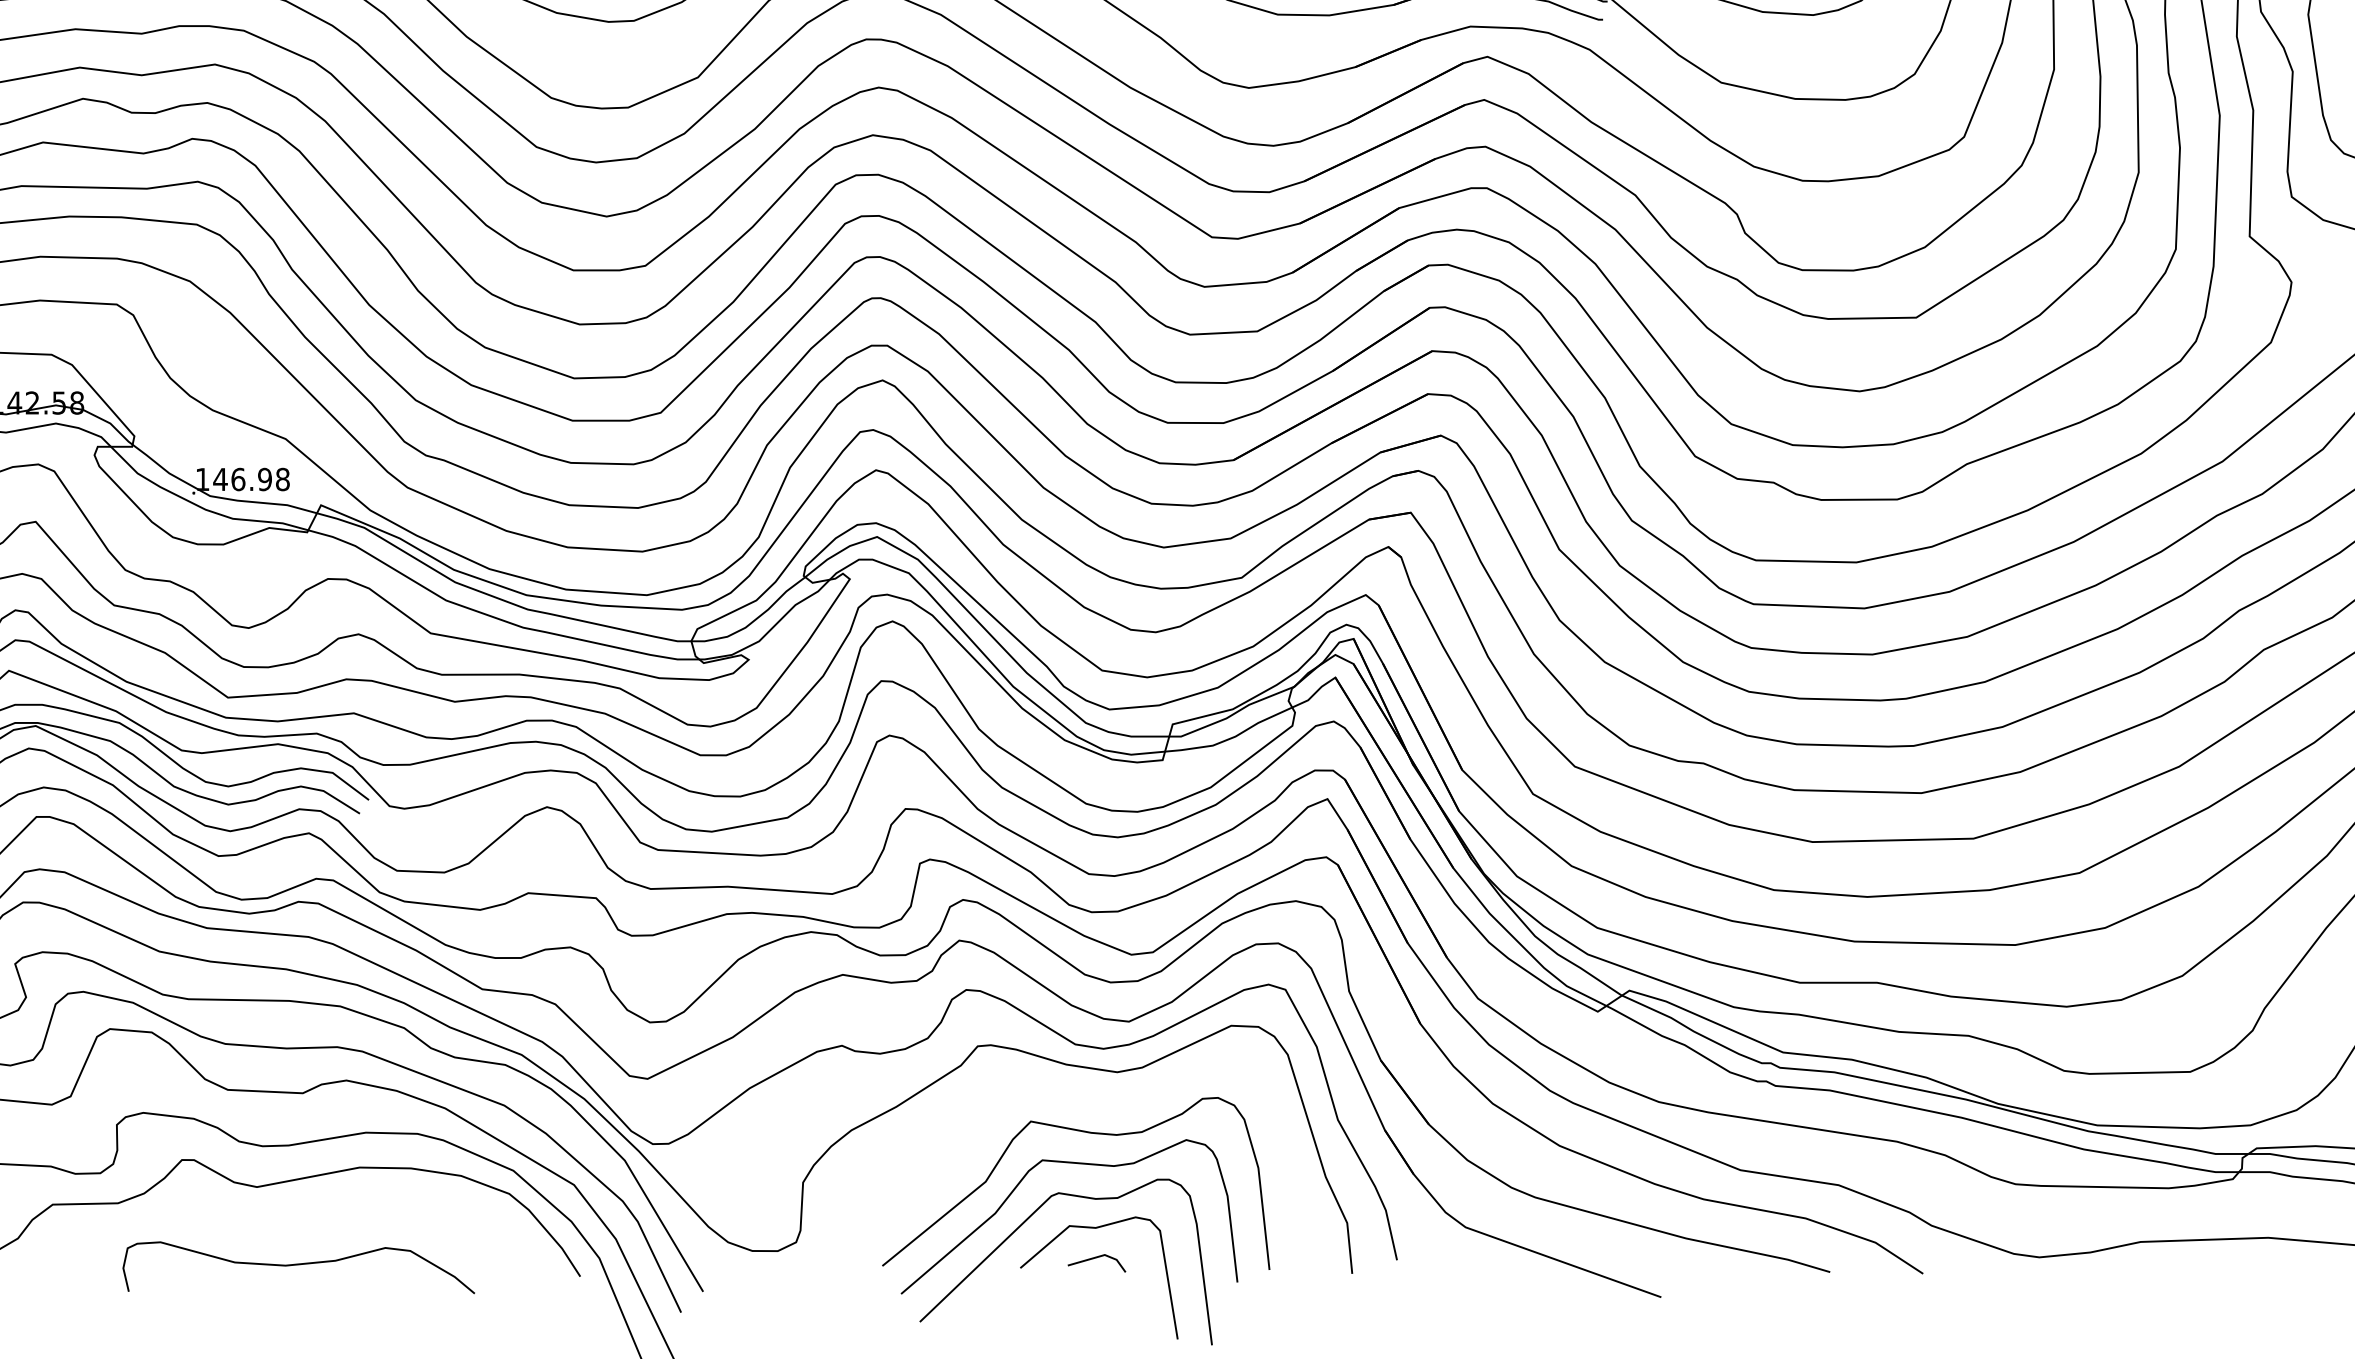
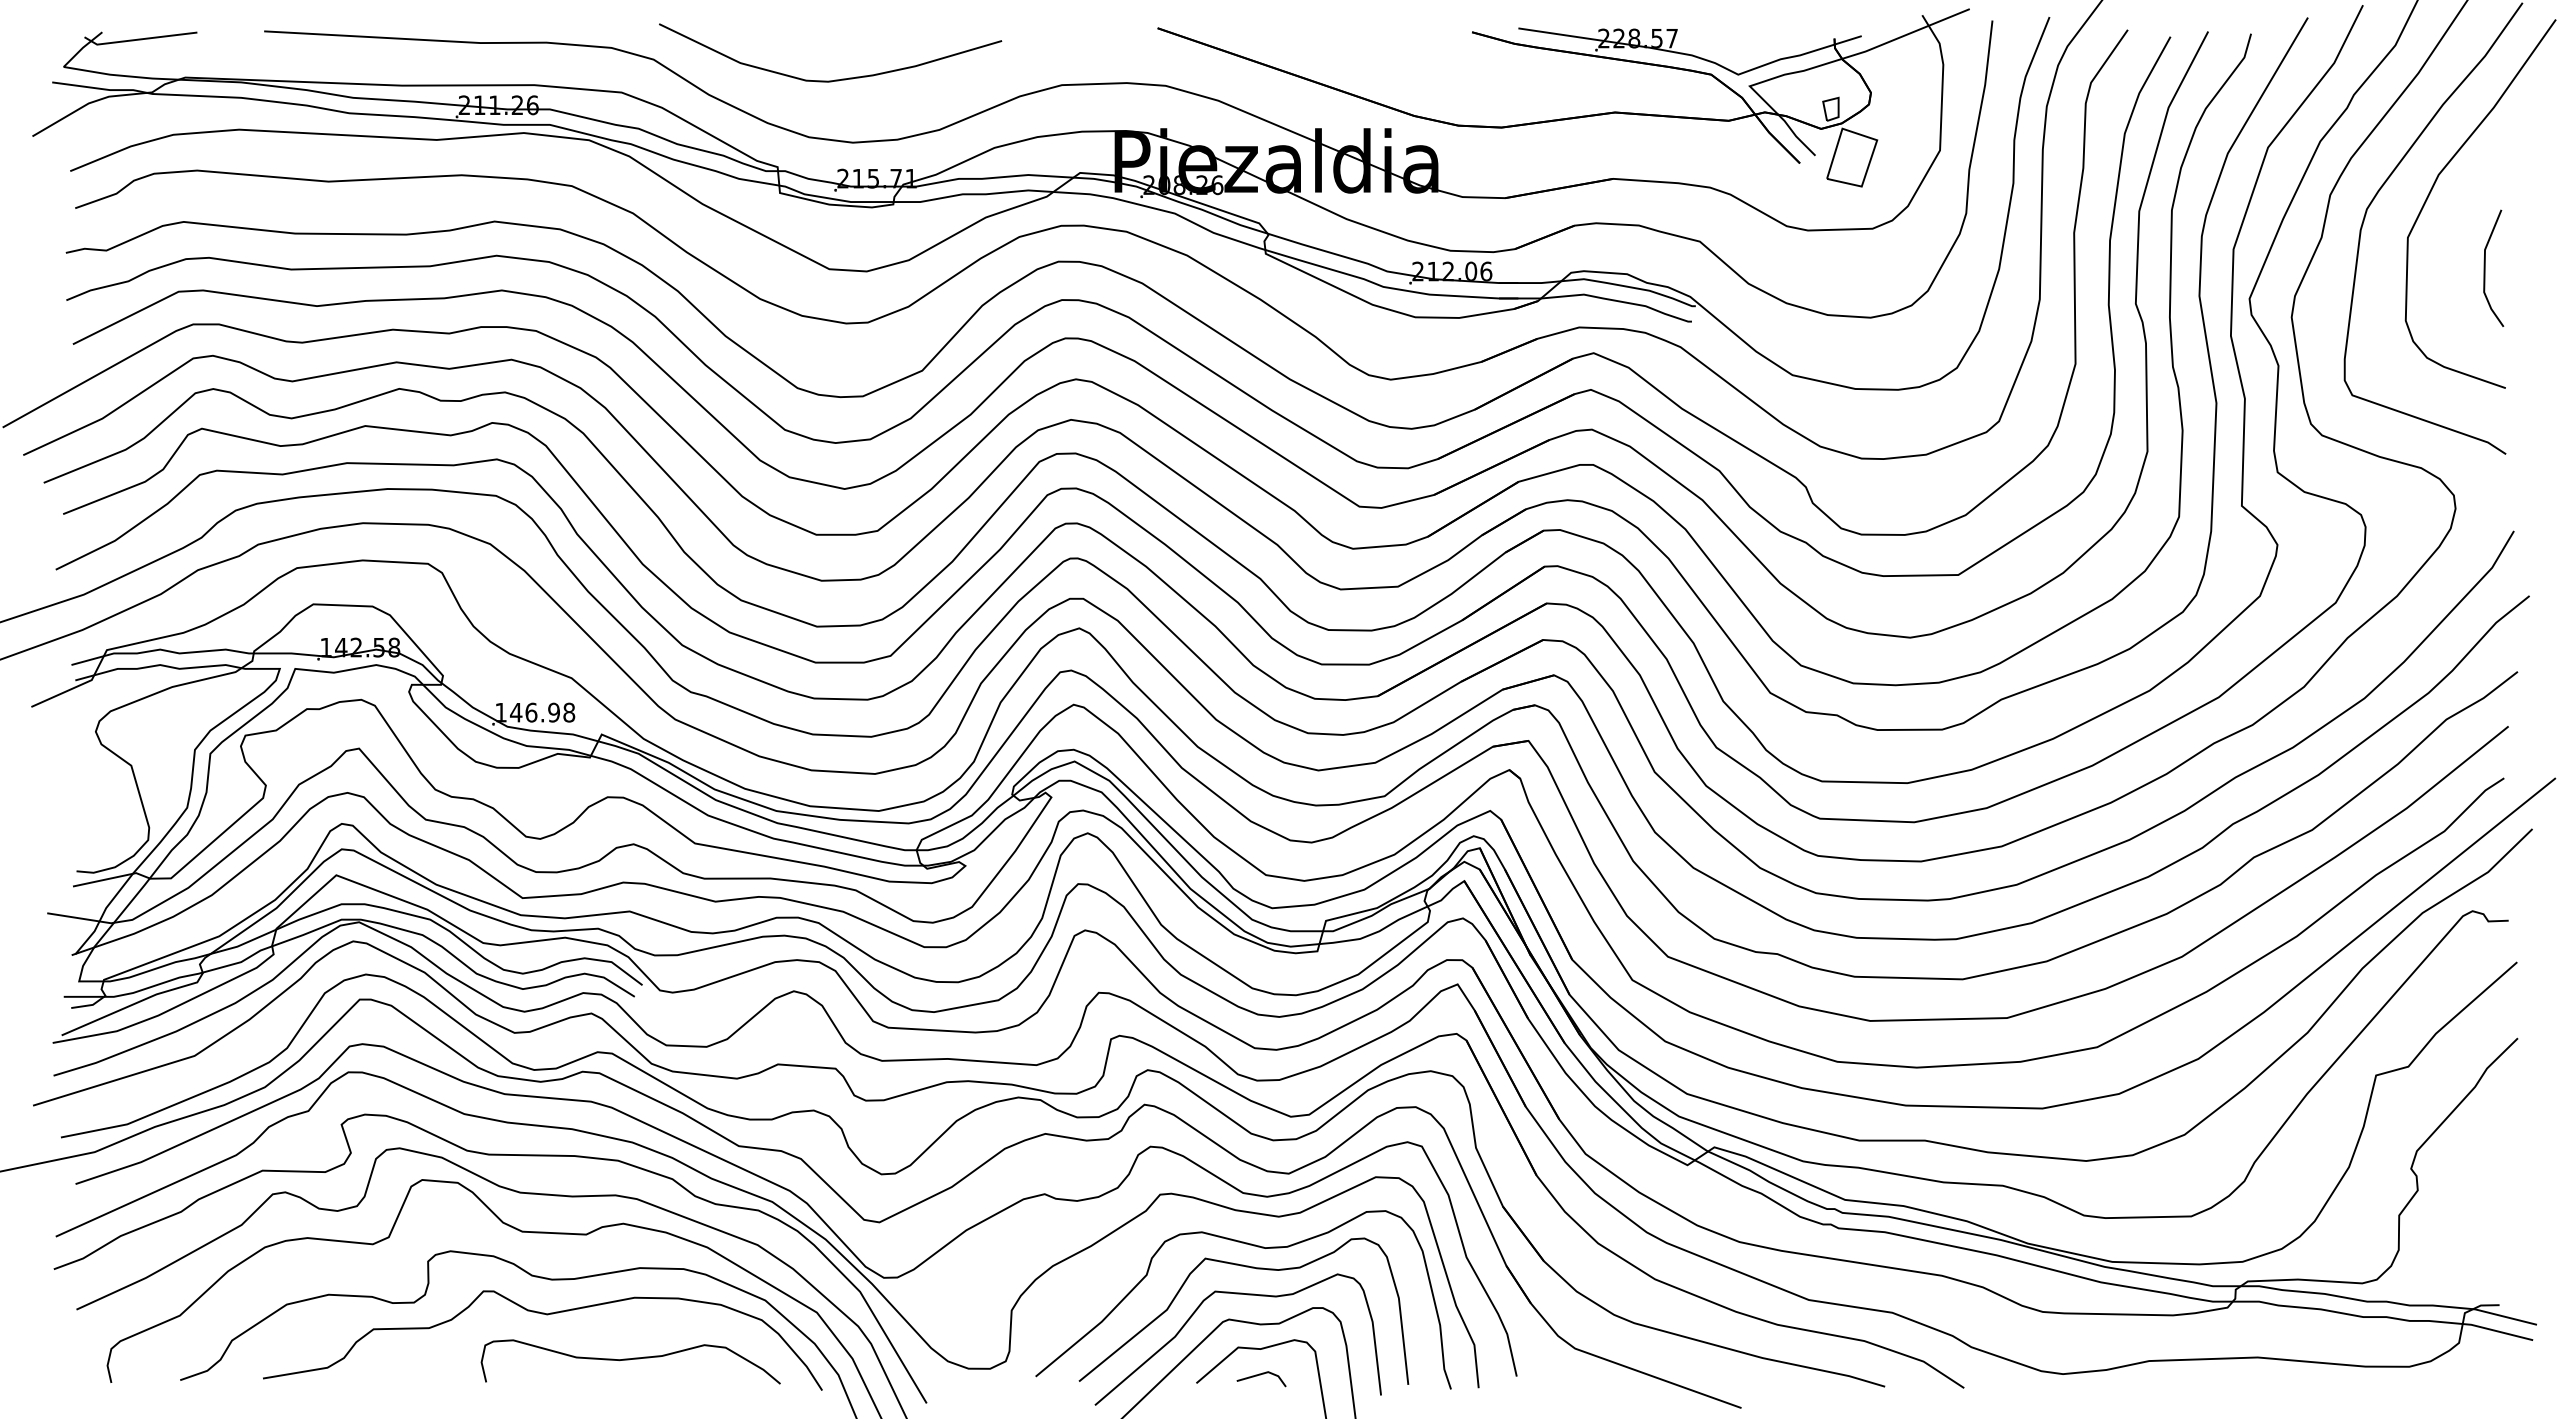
curve: (1092, 1108) -> (1257, 1247), added
curve: (297, 1266) -> (629, 1360), moved

